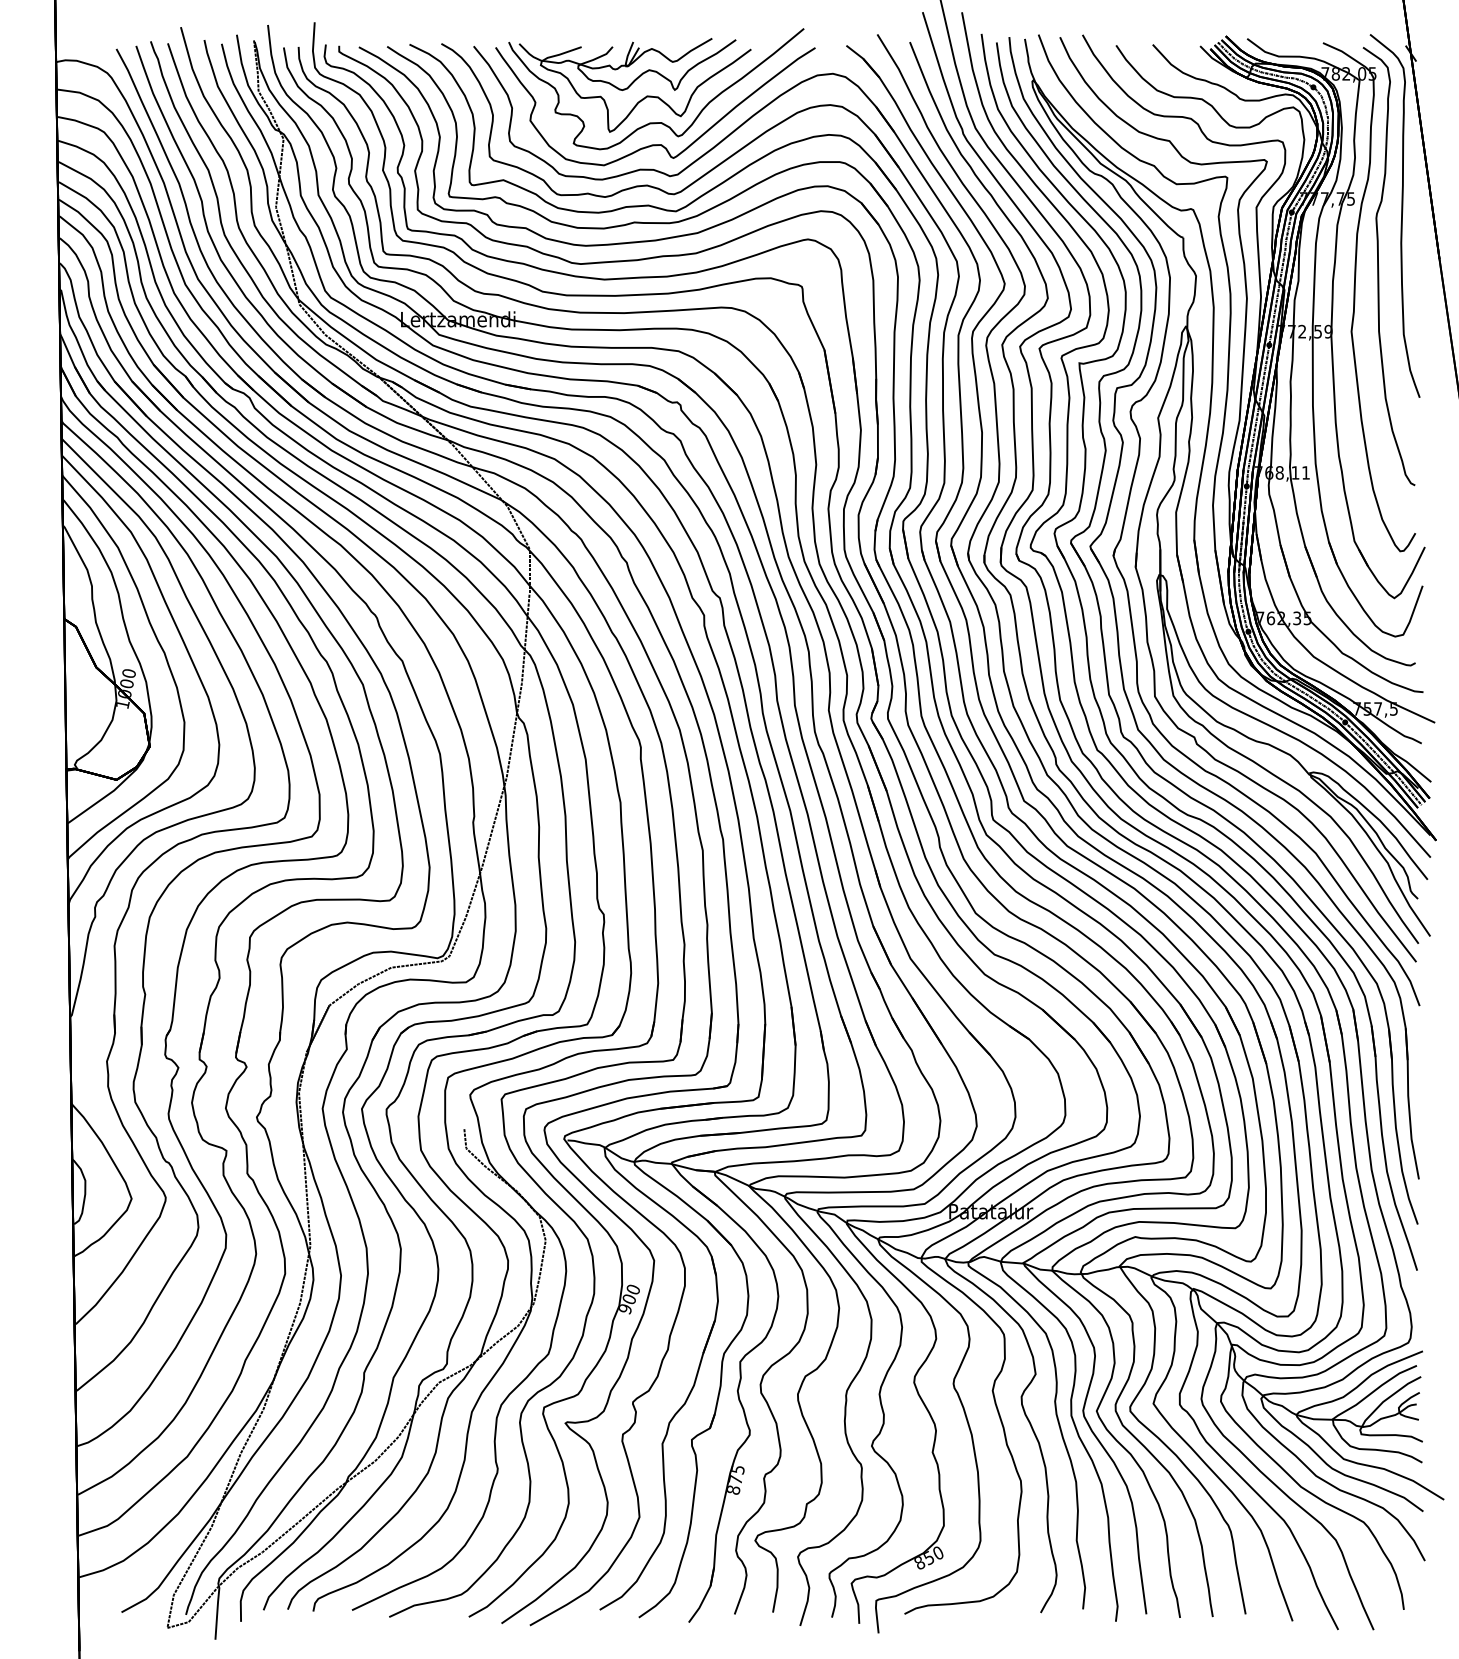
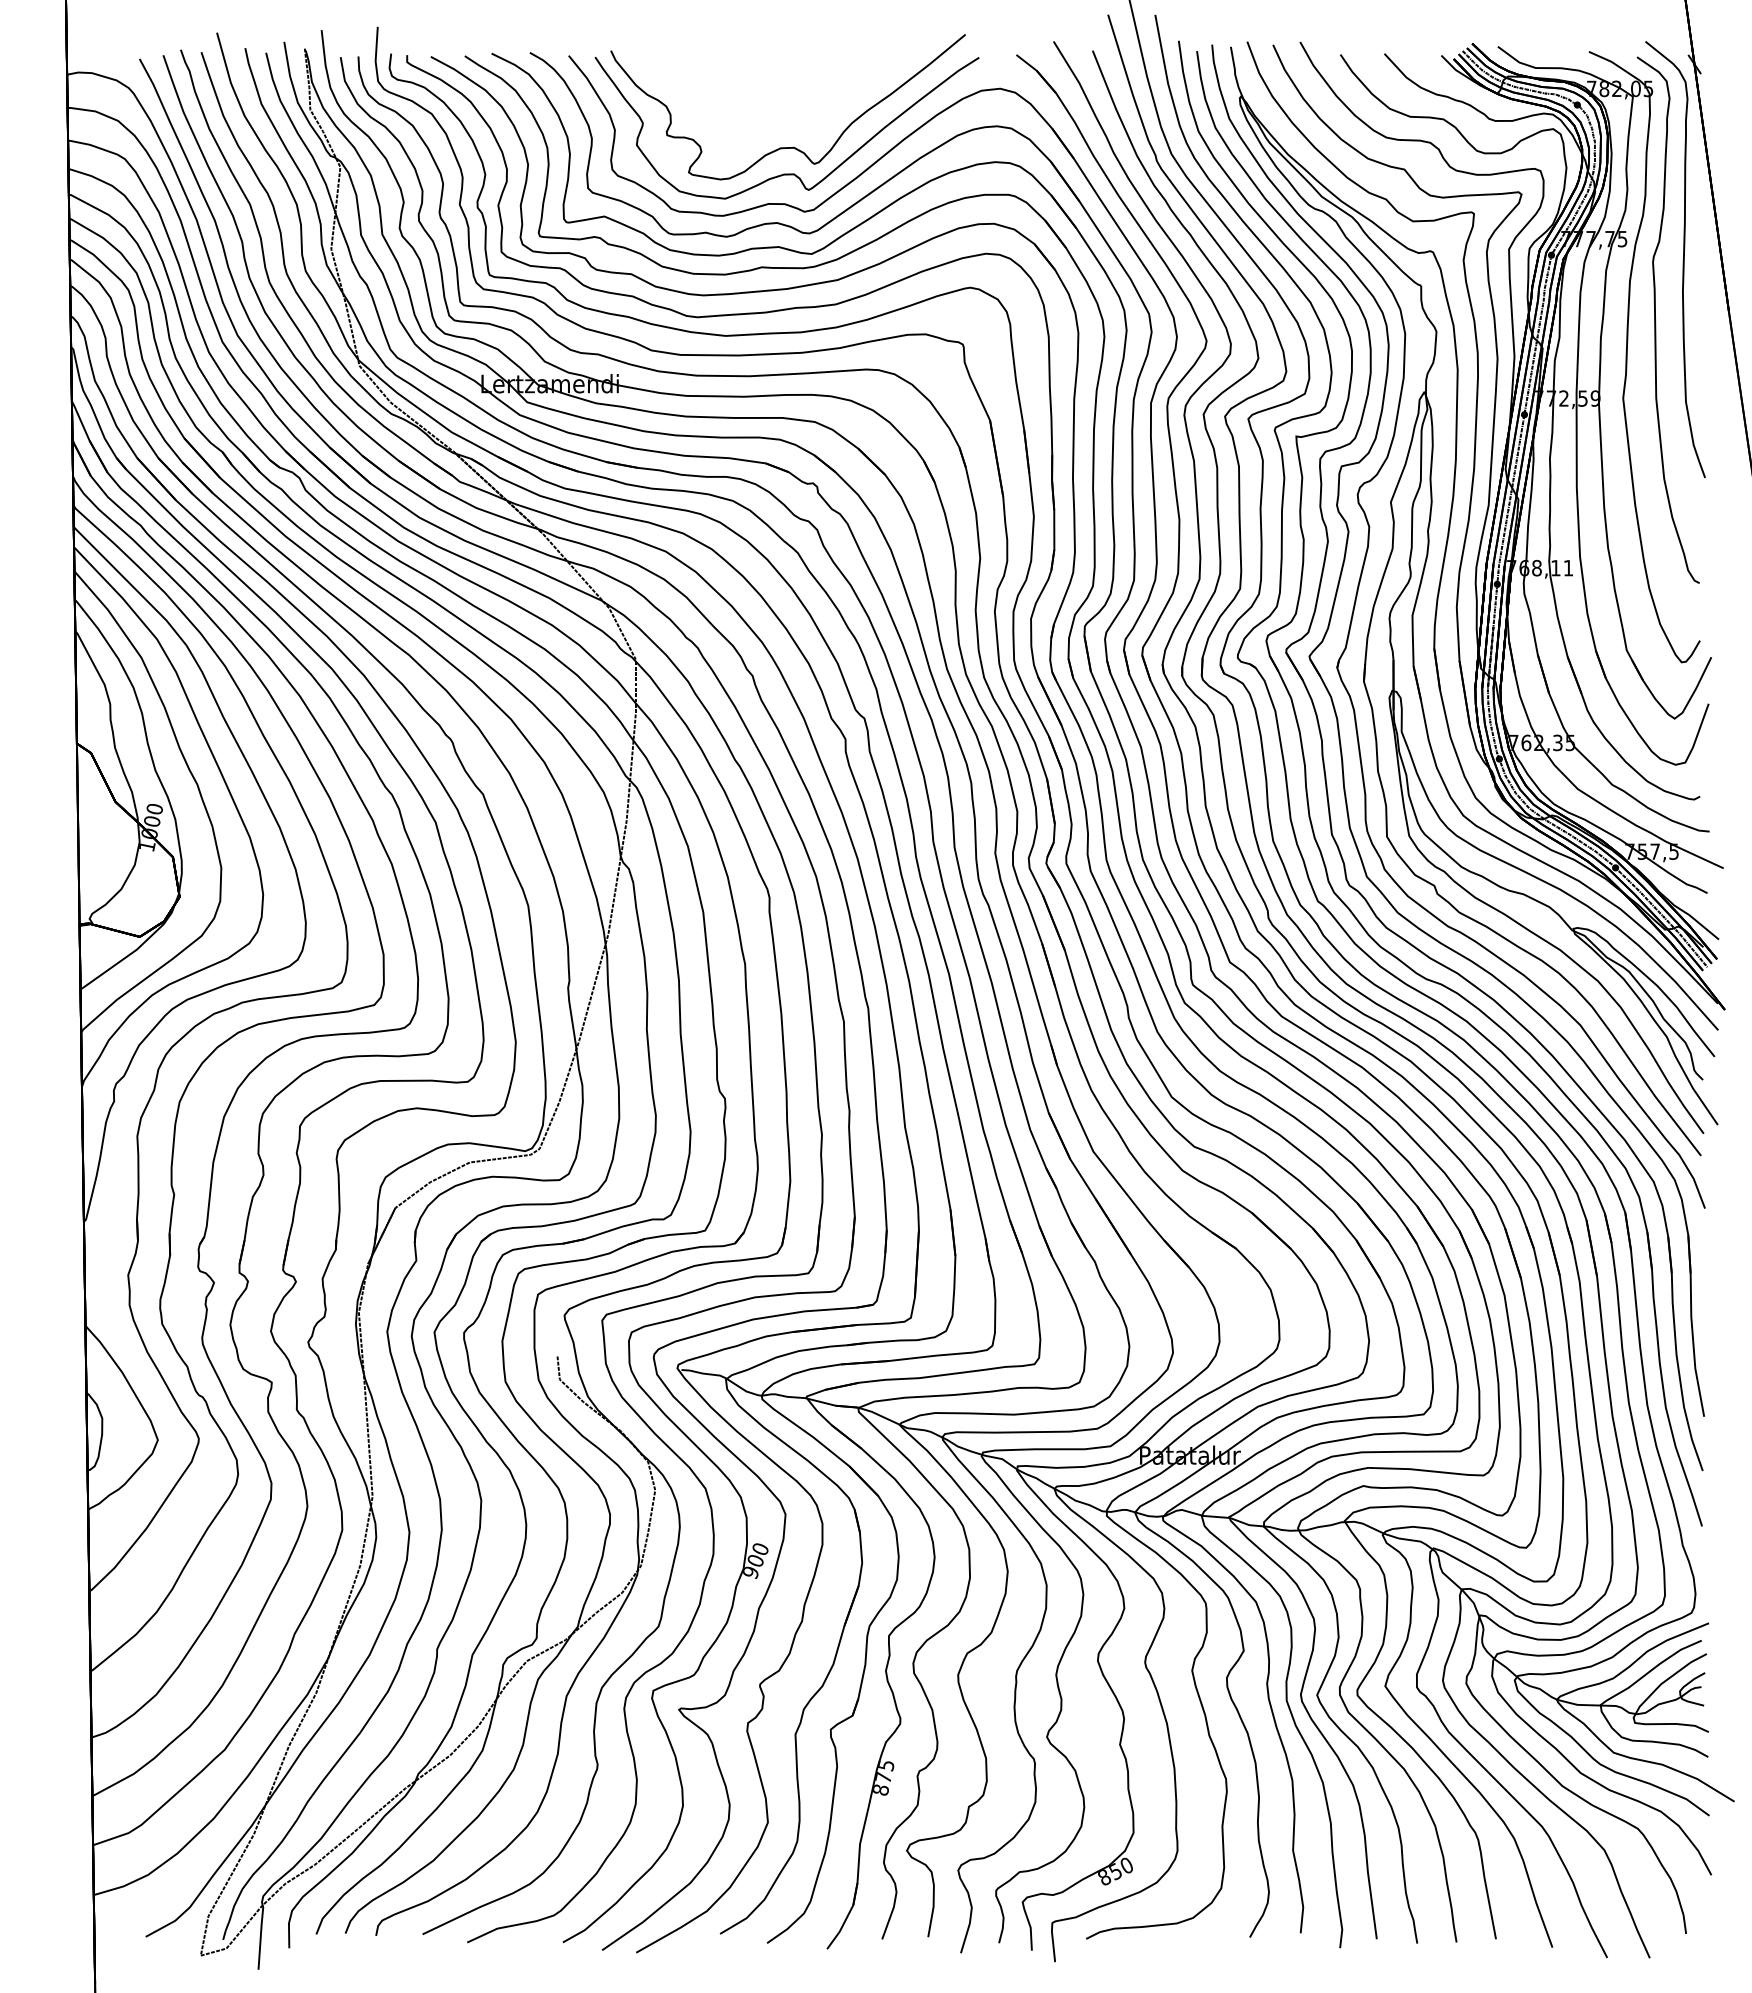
part: (635, 85) -> (762, 102), removed

